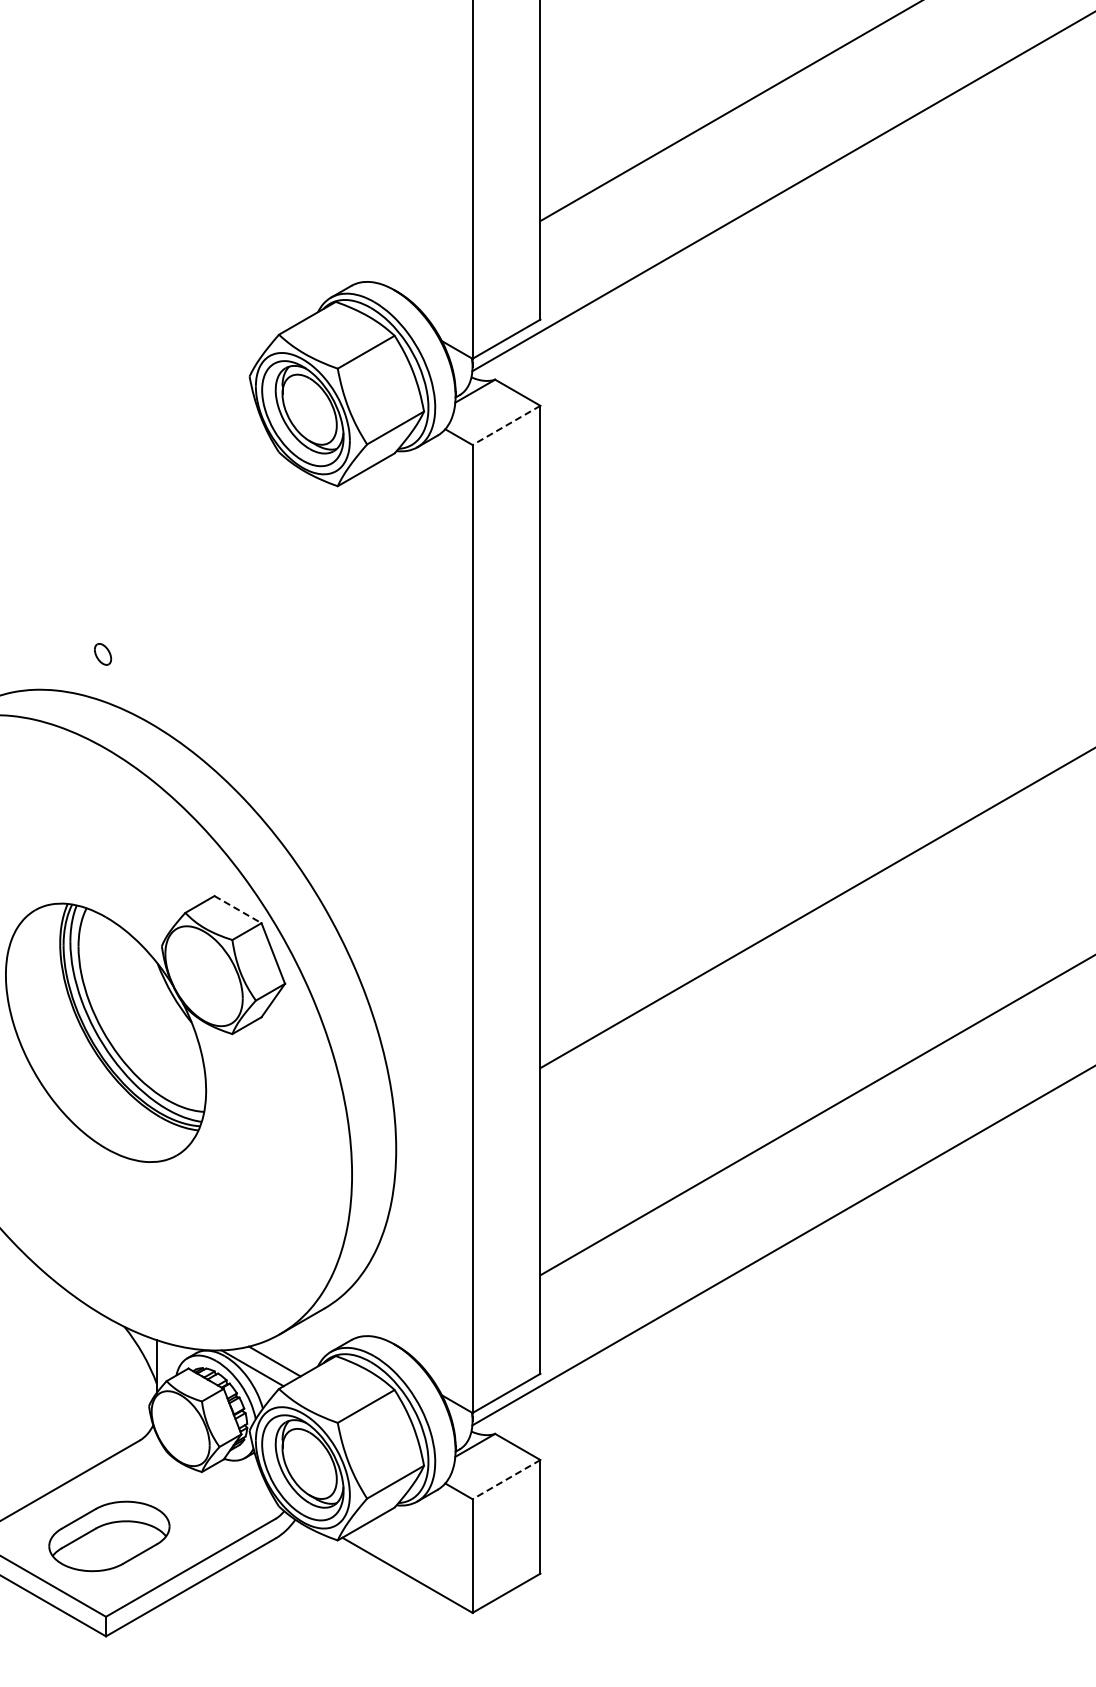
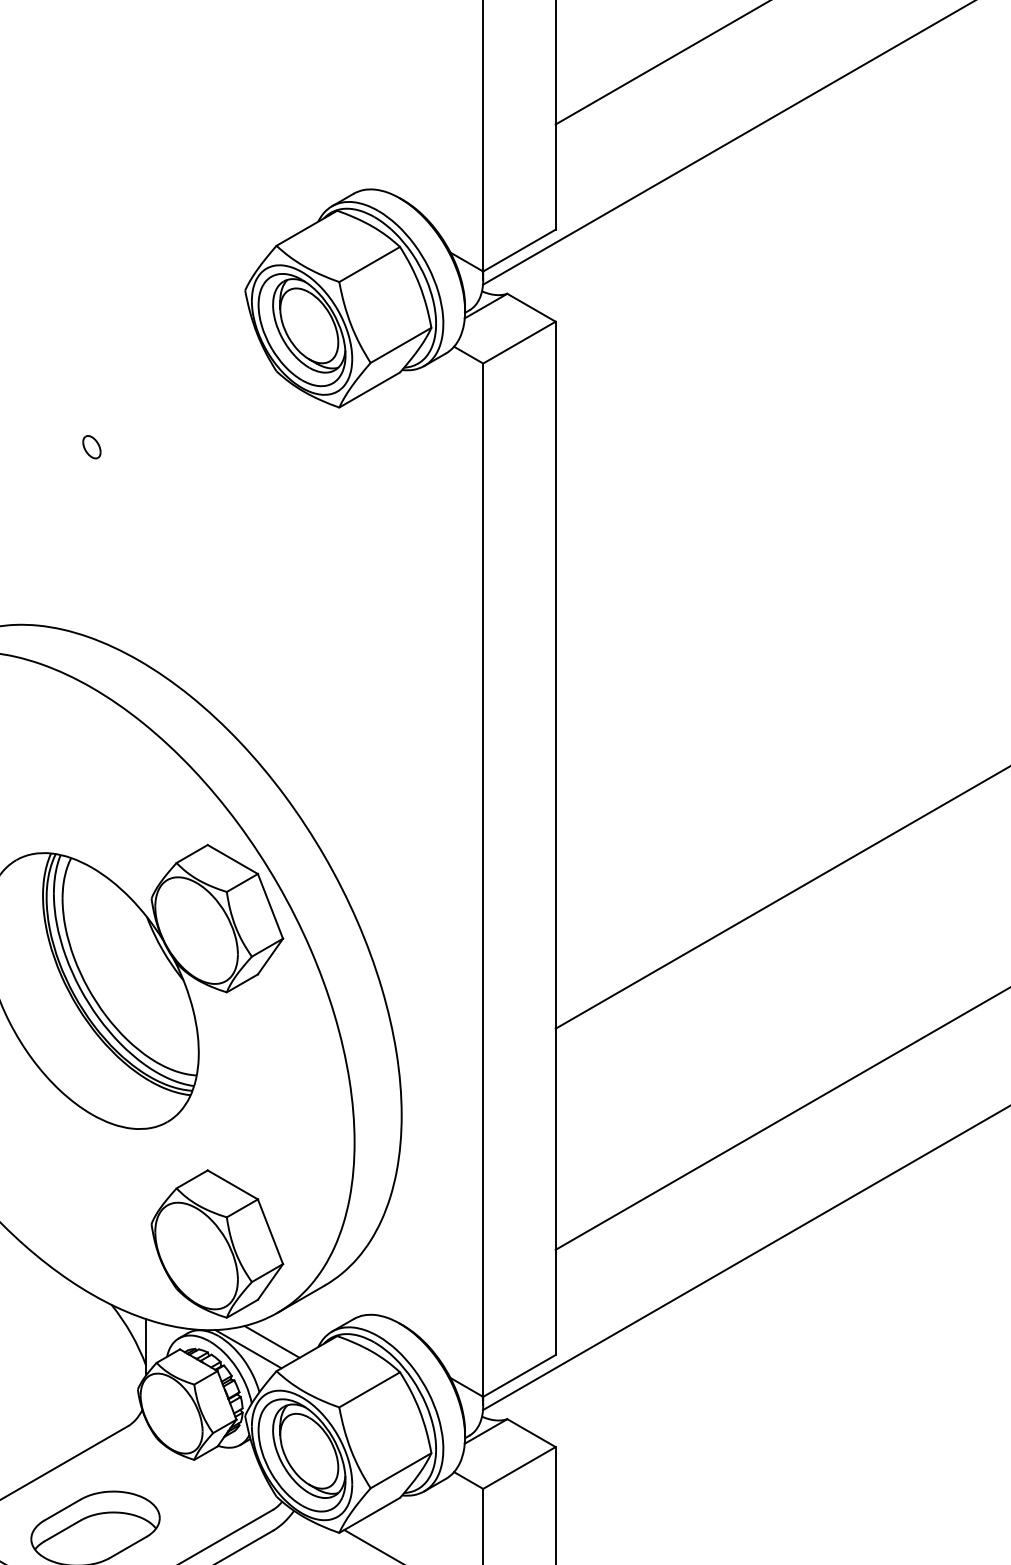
line: (506, 425) -> (519, 342), dashed -> solid
part: (103, 654) -> (92, 447), moved
line: (238, 909) -> (233, 859), dashed -> solid
part: (223, 1269) -> (217, 1243), added
line: (506, 1479) -> (519, 1467), dashed -> solid

